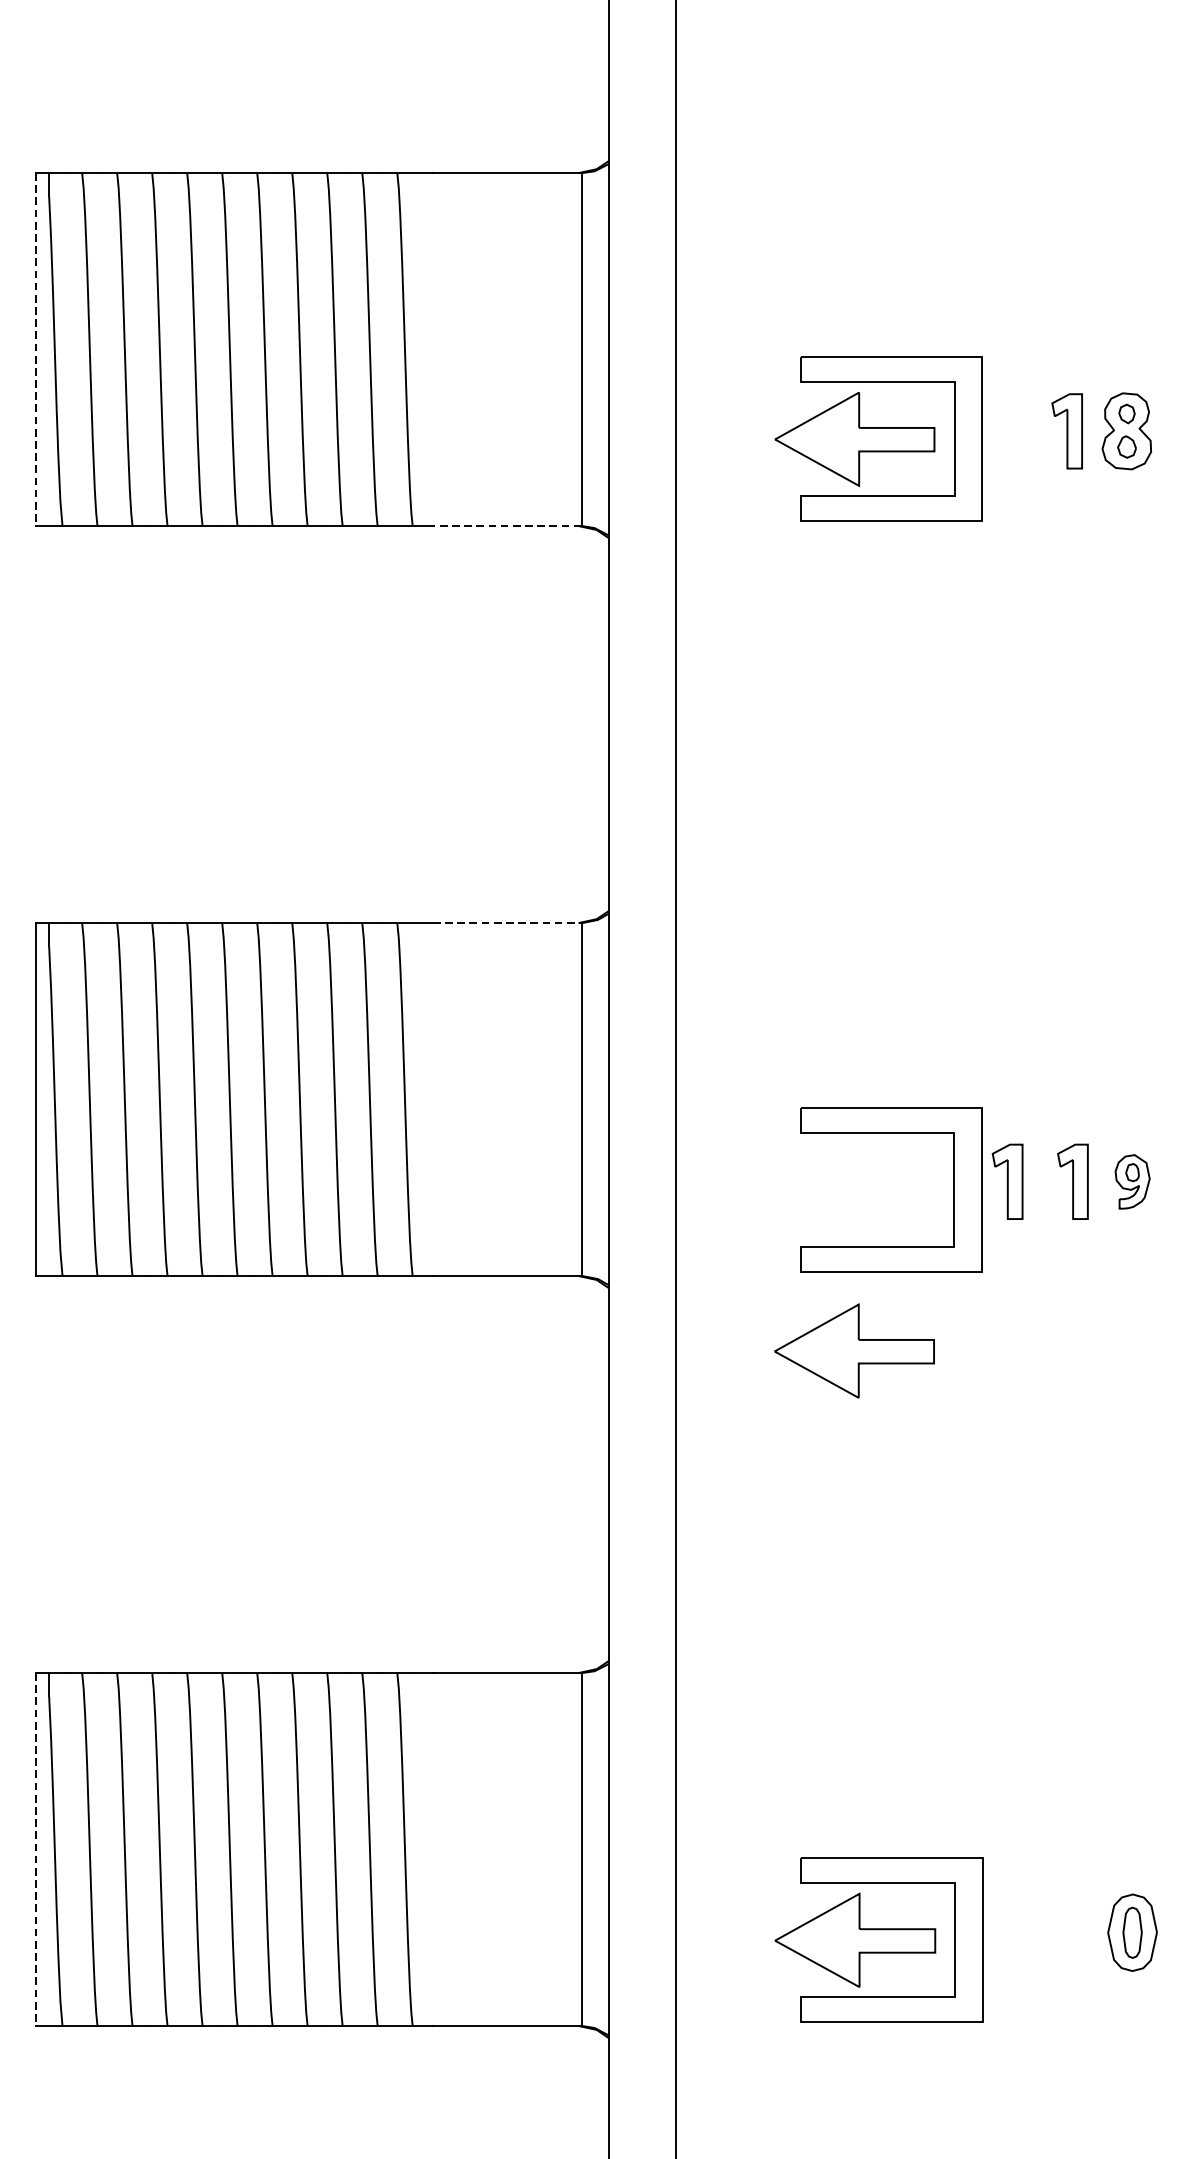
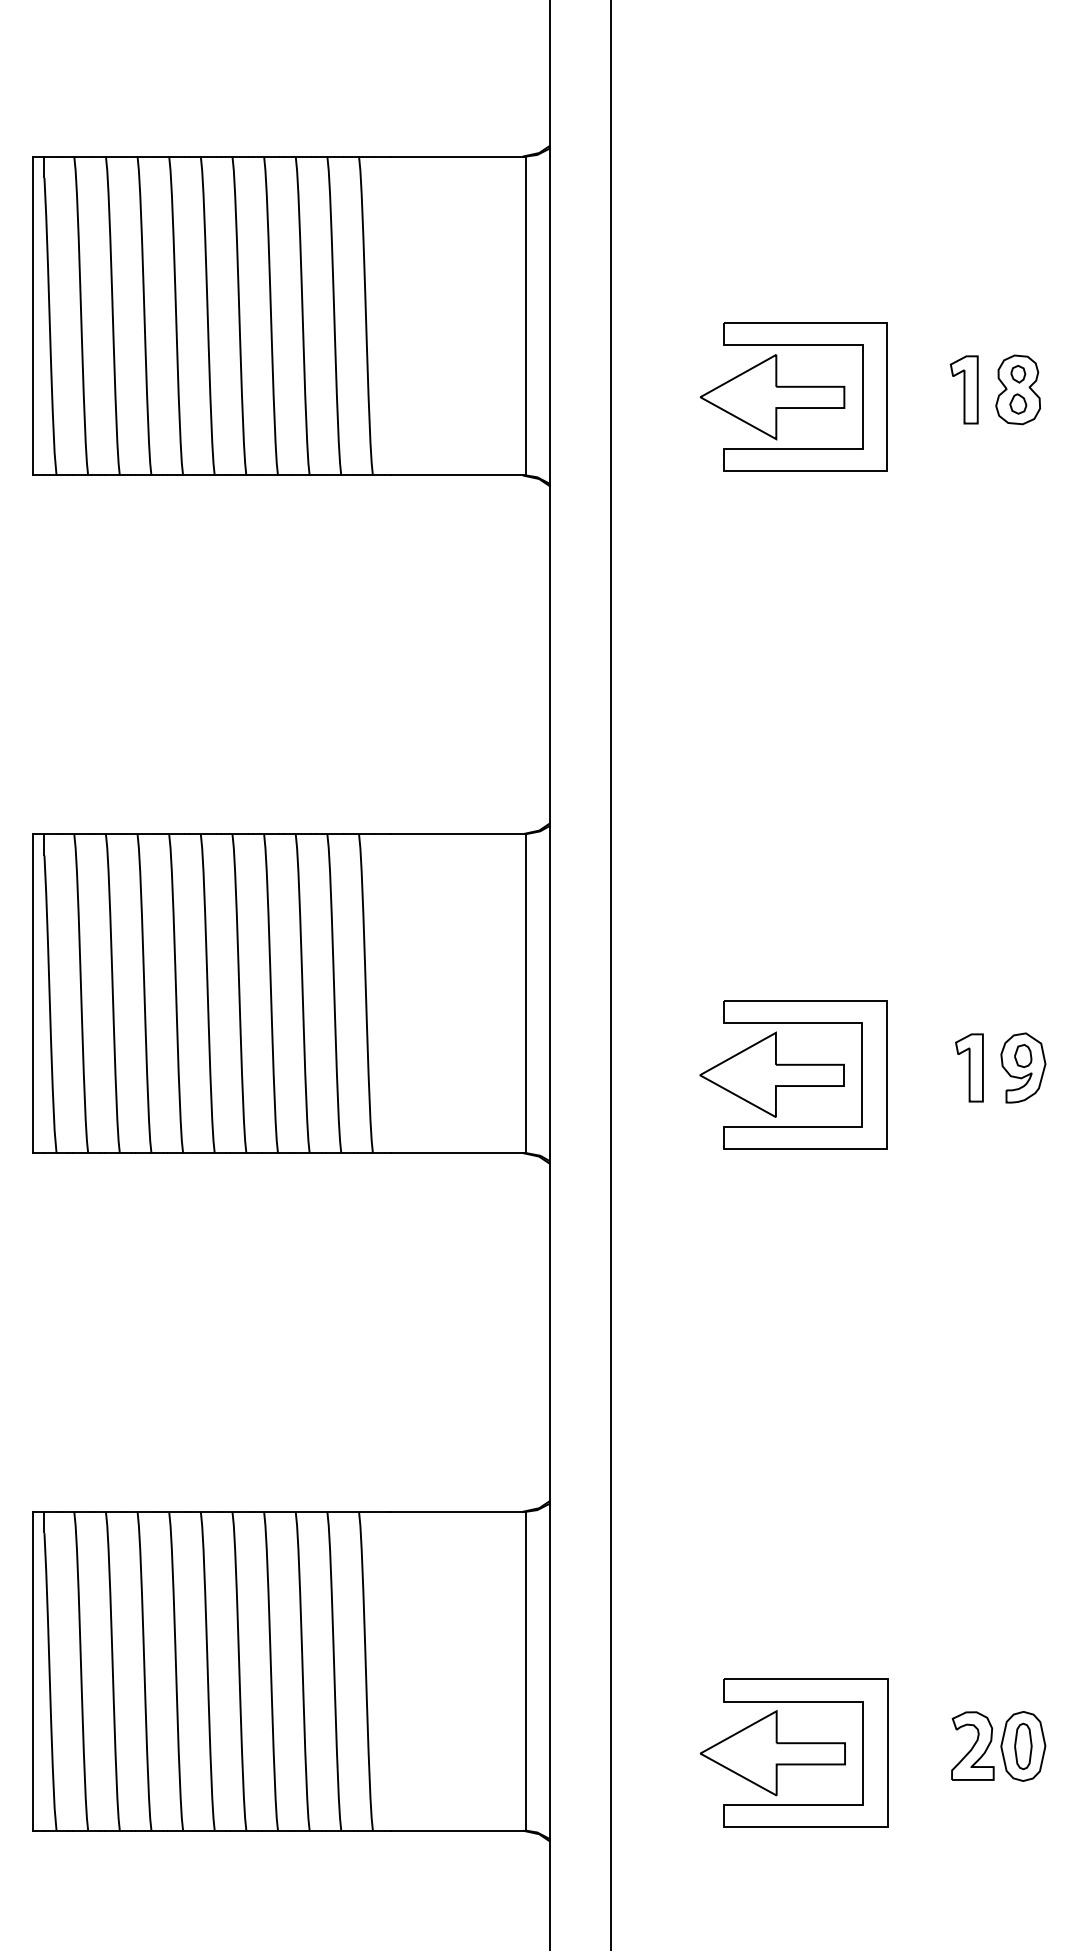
line: (35, 350) -> (32, 316), dashed -> solid
line: (506, 526) -> (457, 475), dashed -> solid
line: (507, 923) -> (458, 834), dashed -> solid
part: (1007, 1181) -> (910, 1067), removed
part: (1132, 1181) -> (1023, 1067), size x1.43
part: (853, 1350) -> (771, 1074), moved
line: (35, 1849) -> (32, 1671), dashed -> solid
part: (1076, 1931) -> (972, 1745), added

